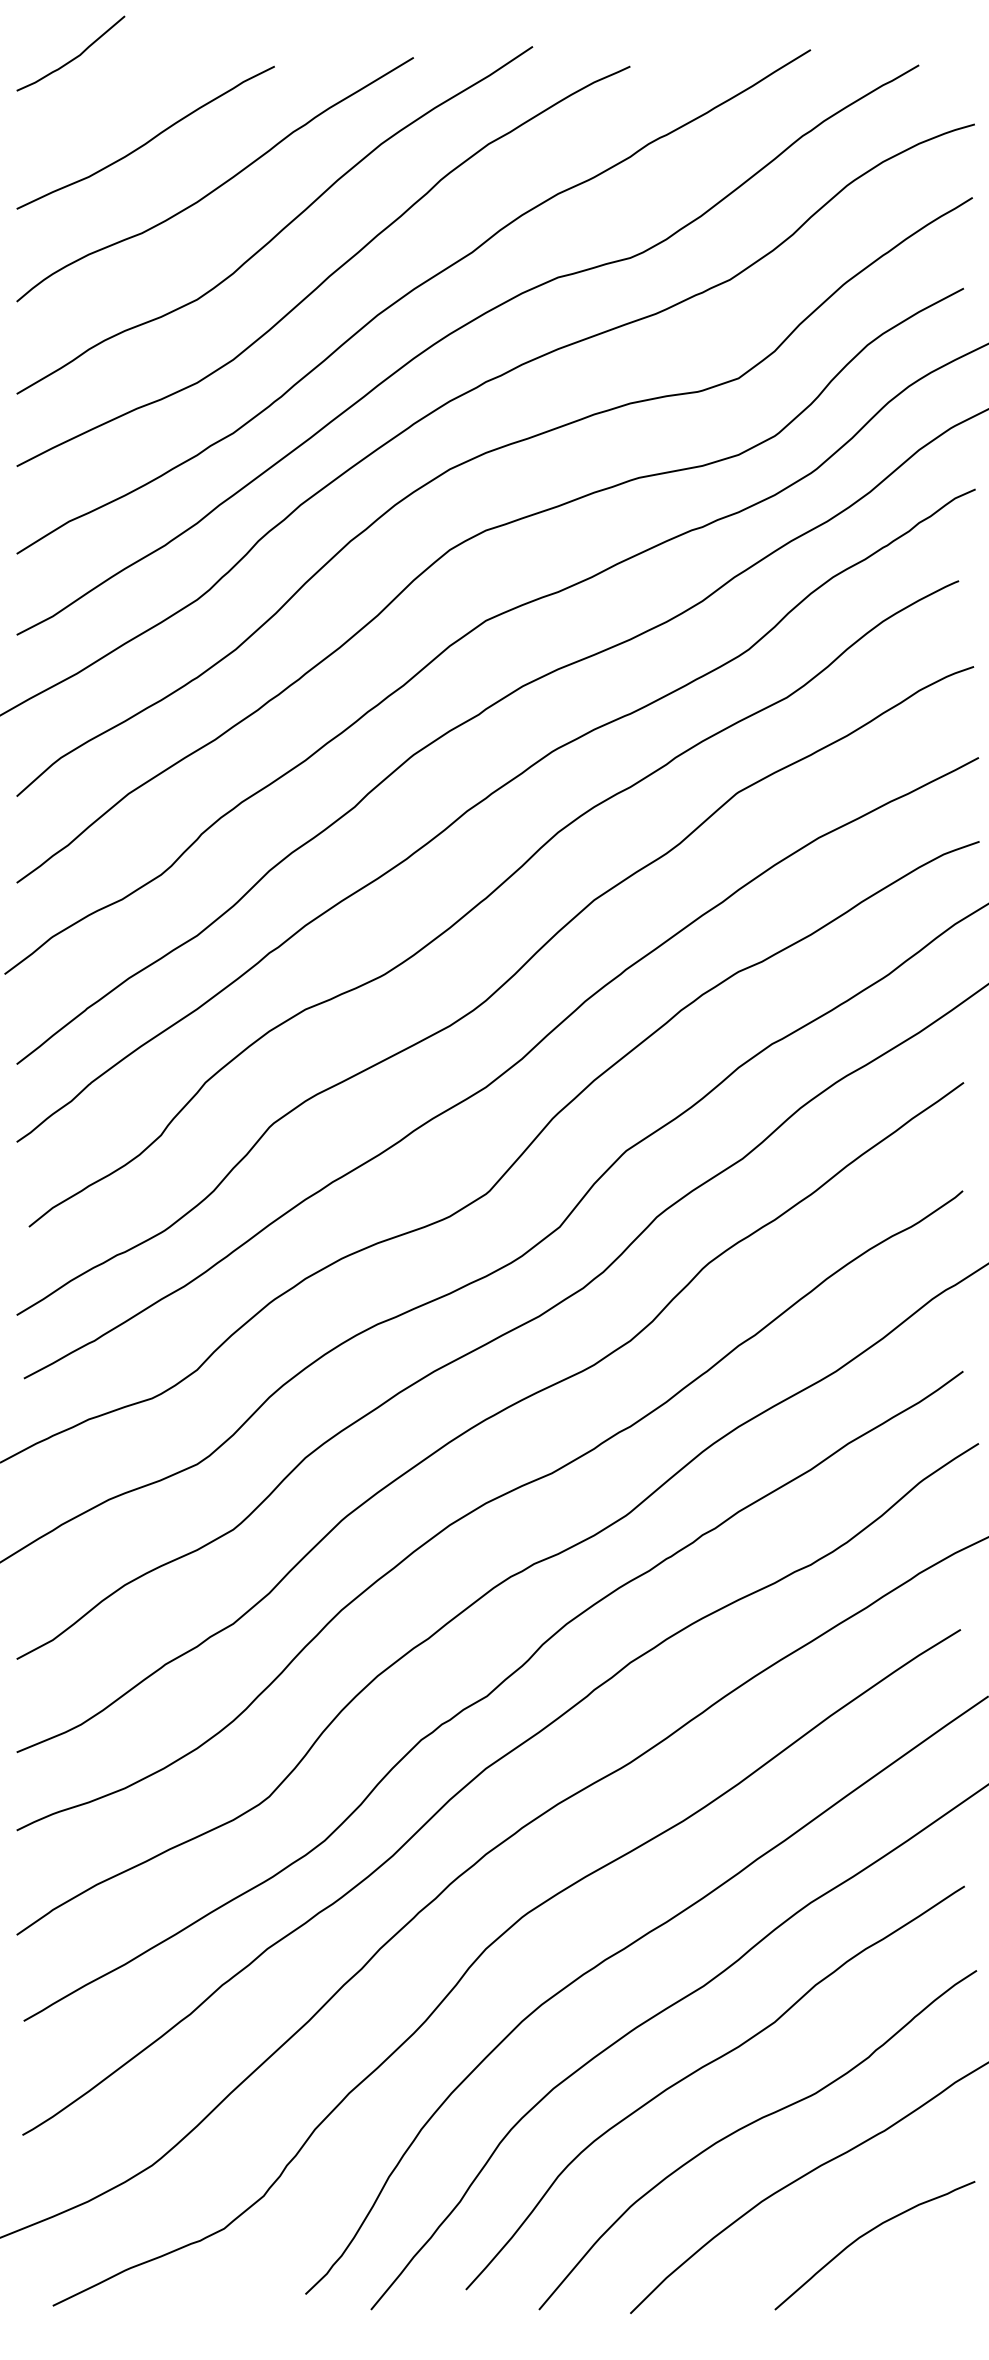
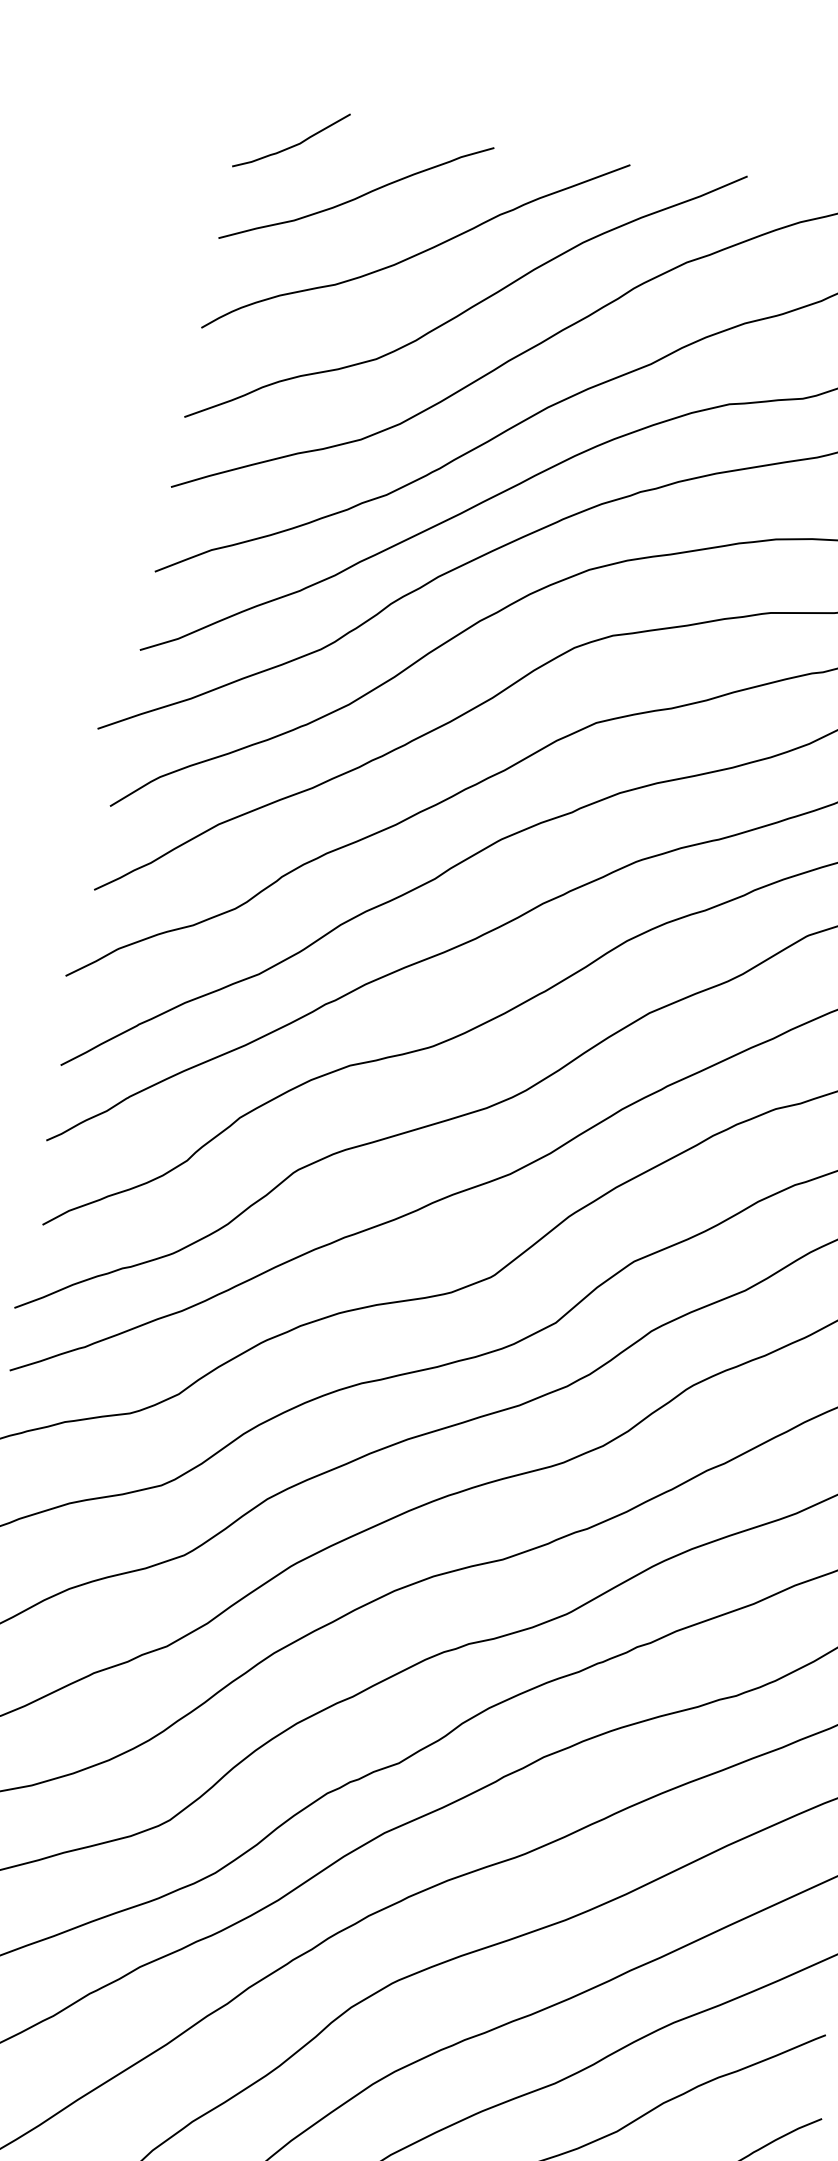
curve: (74, 57) -> (294, 144), moved

